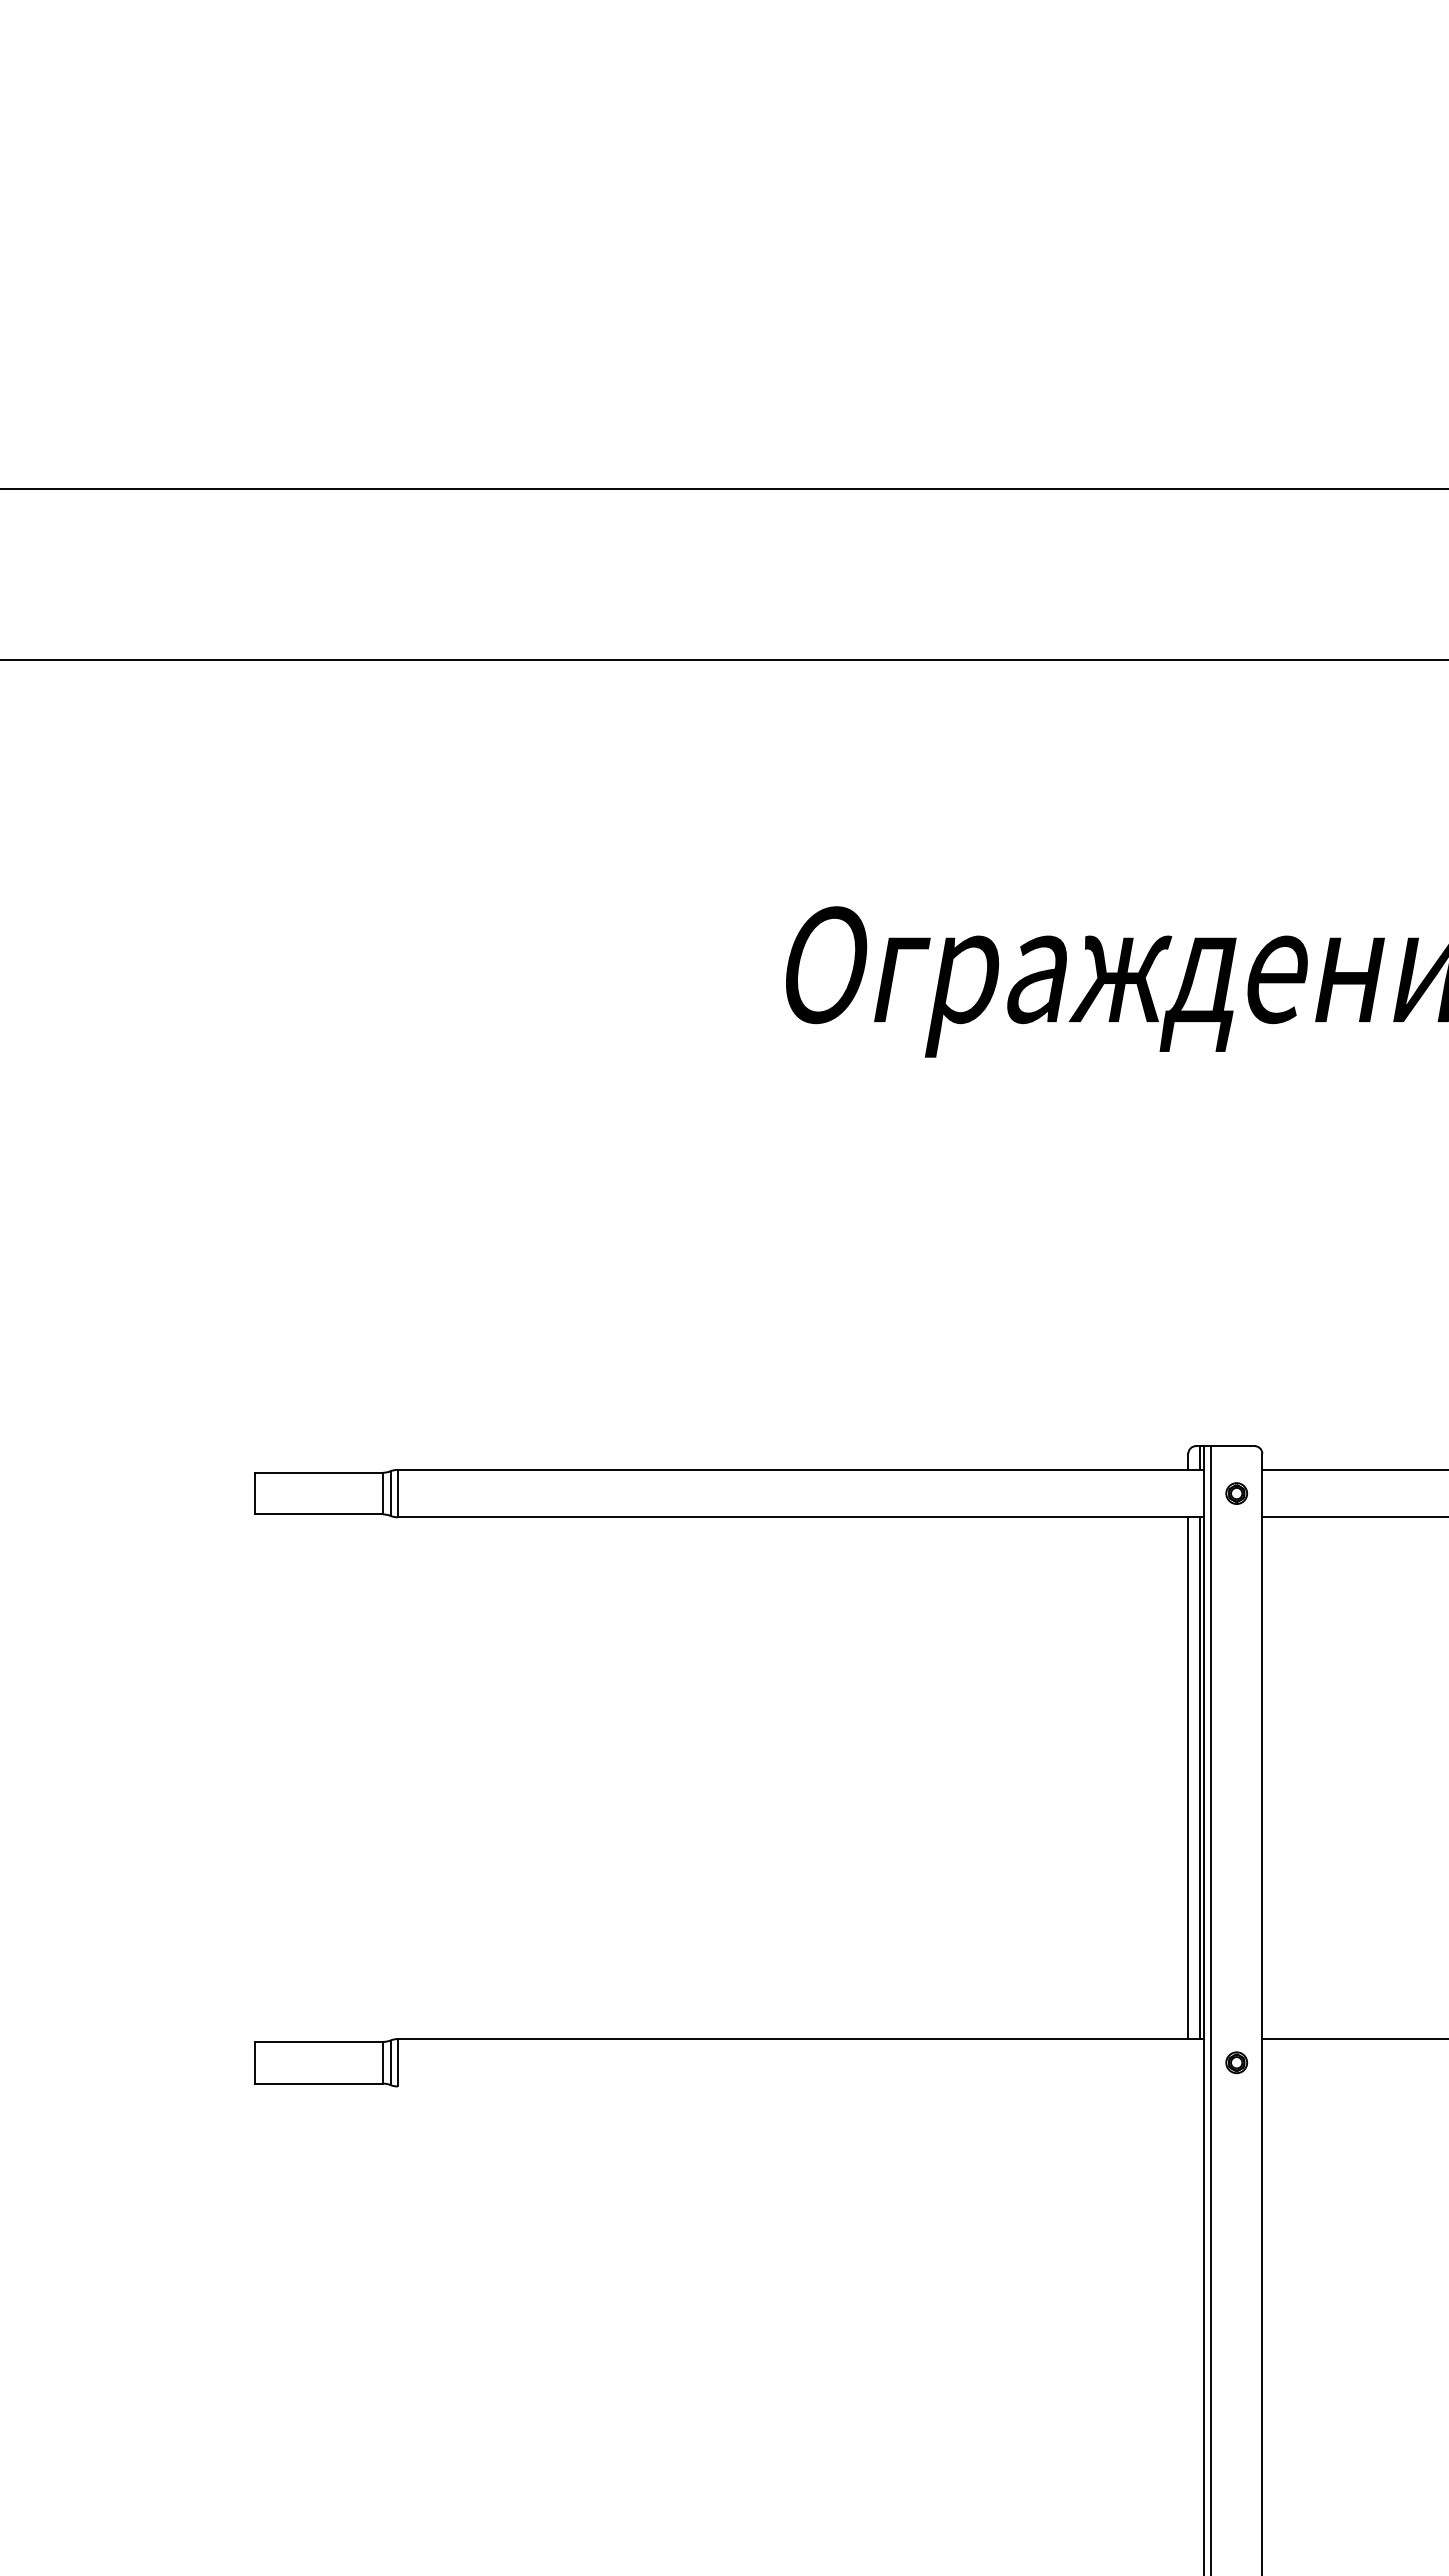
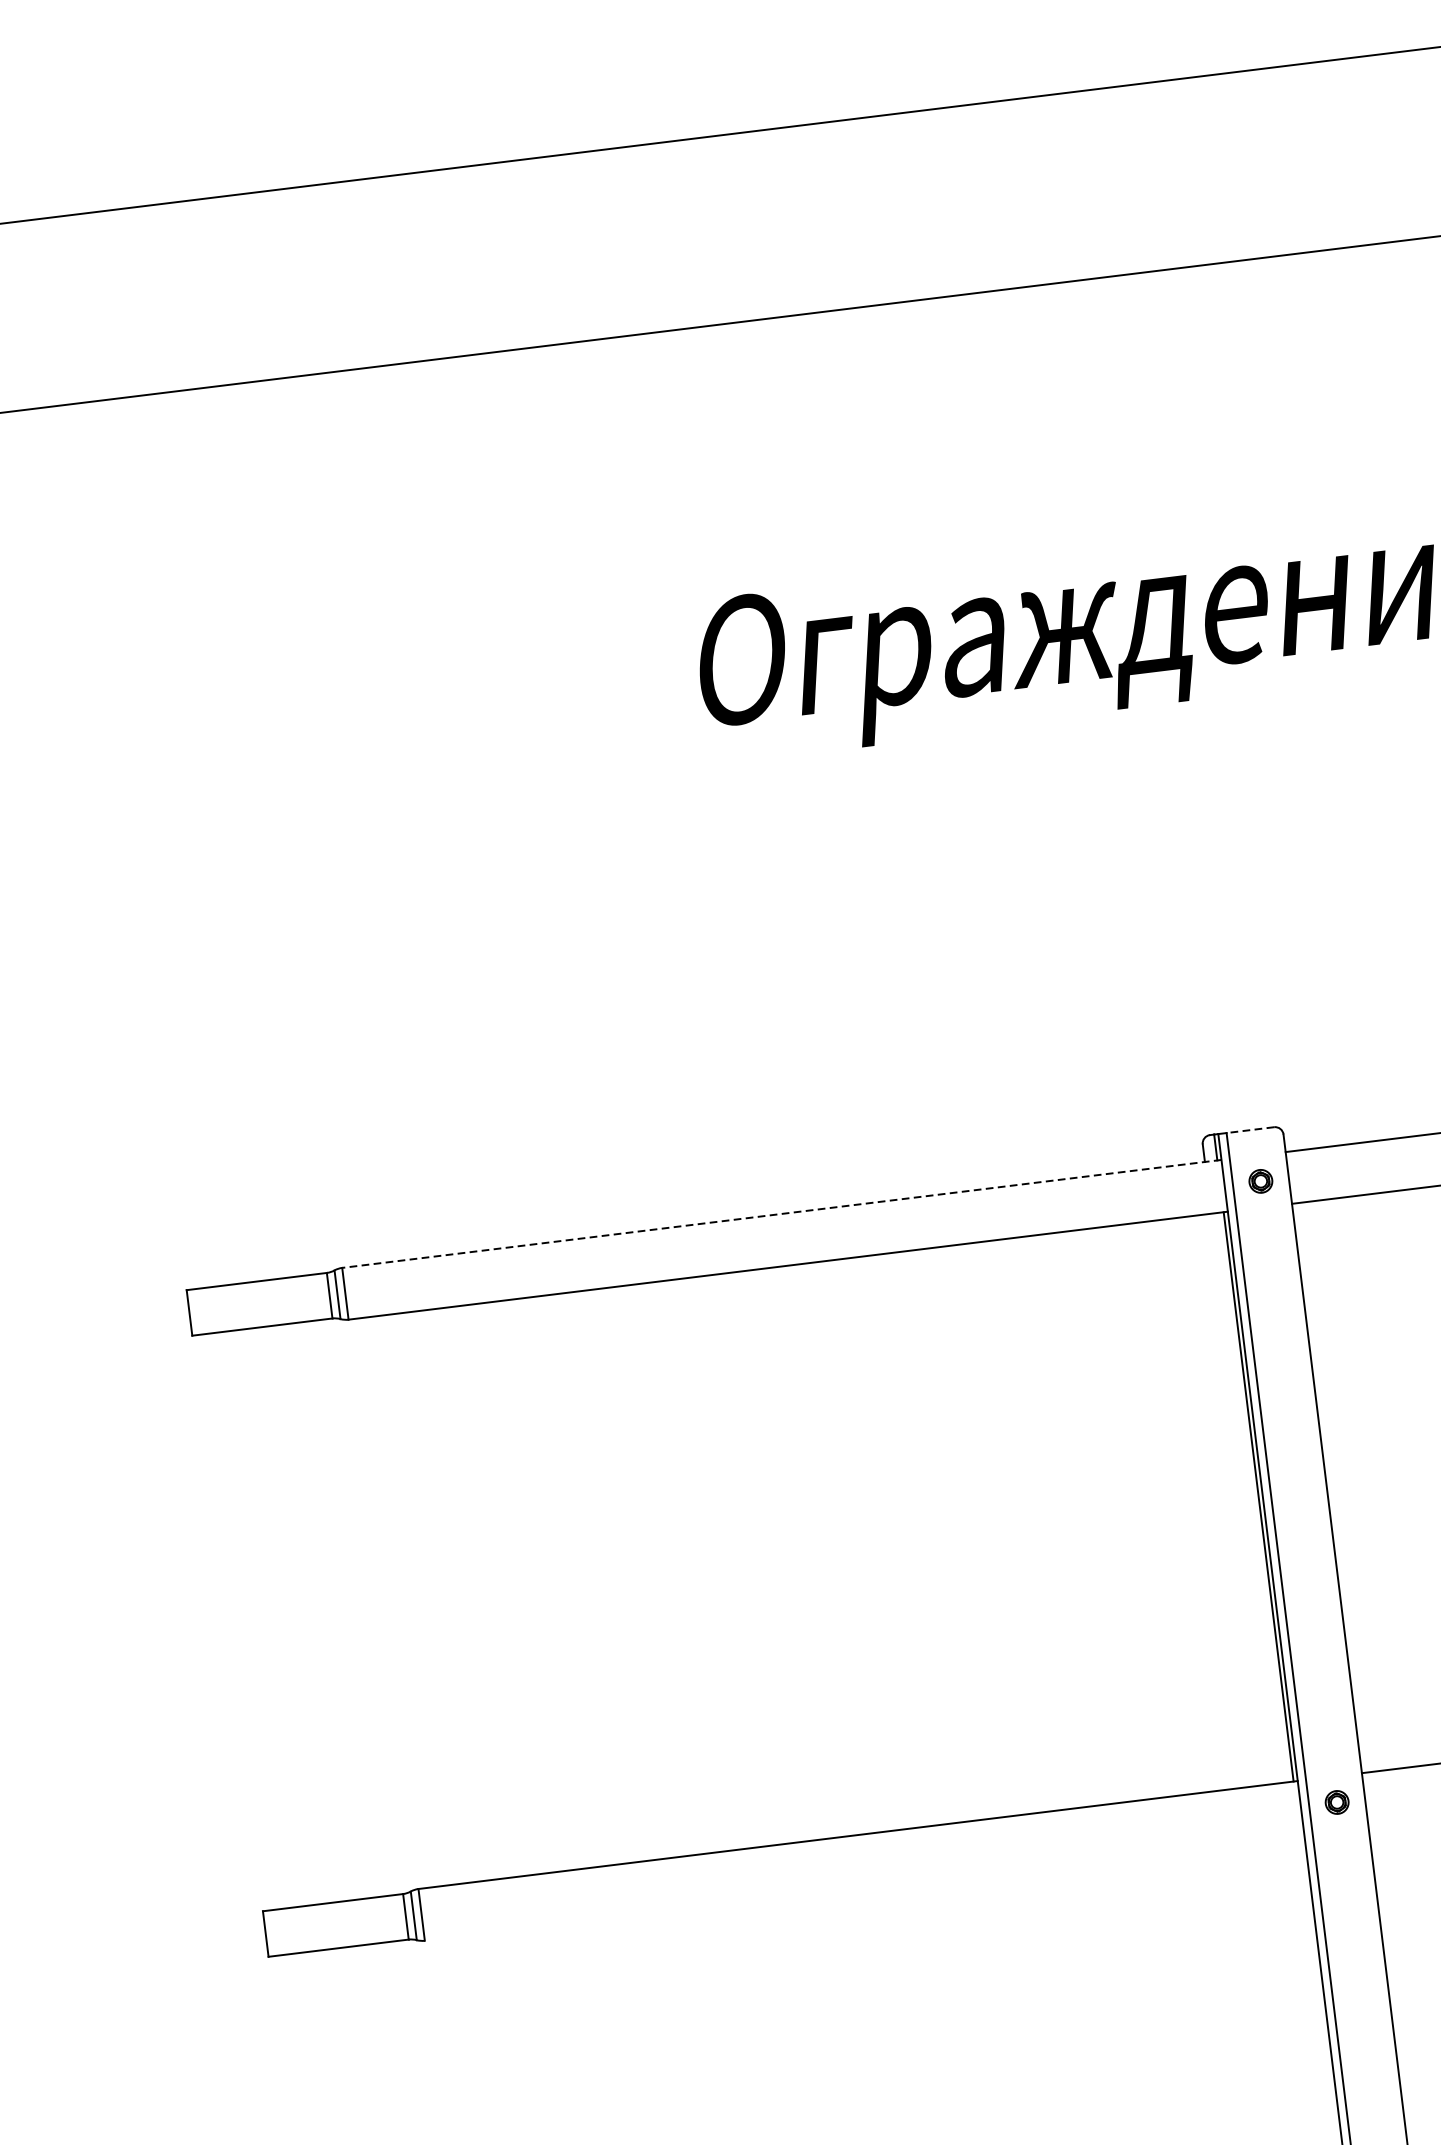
line: (1232, 1446) -> (1249, 1130), solid -> dashed
line: (800, 1469) -> (781, 1213), solid -> dashed
line: (1188, 1778) -> (1246, 1498), removed

